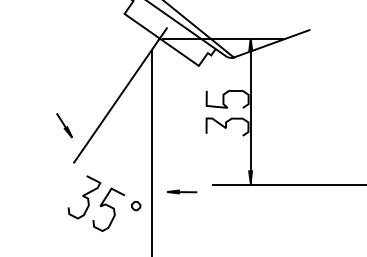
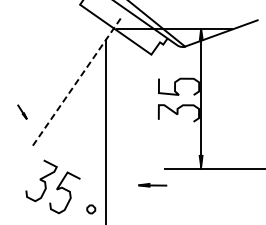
line: (120, 95) -> (76, 83), solid -> dashed
part: (64, 125) -> (22, 111), size x0.6
part: (182, 191) -> (153, 184), moved
part: (136, 206) -> (91, 209), moved

